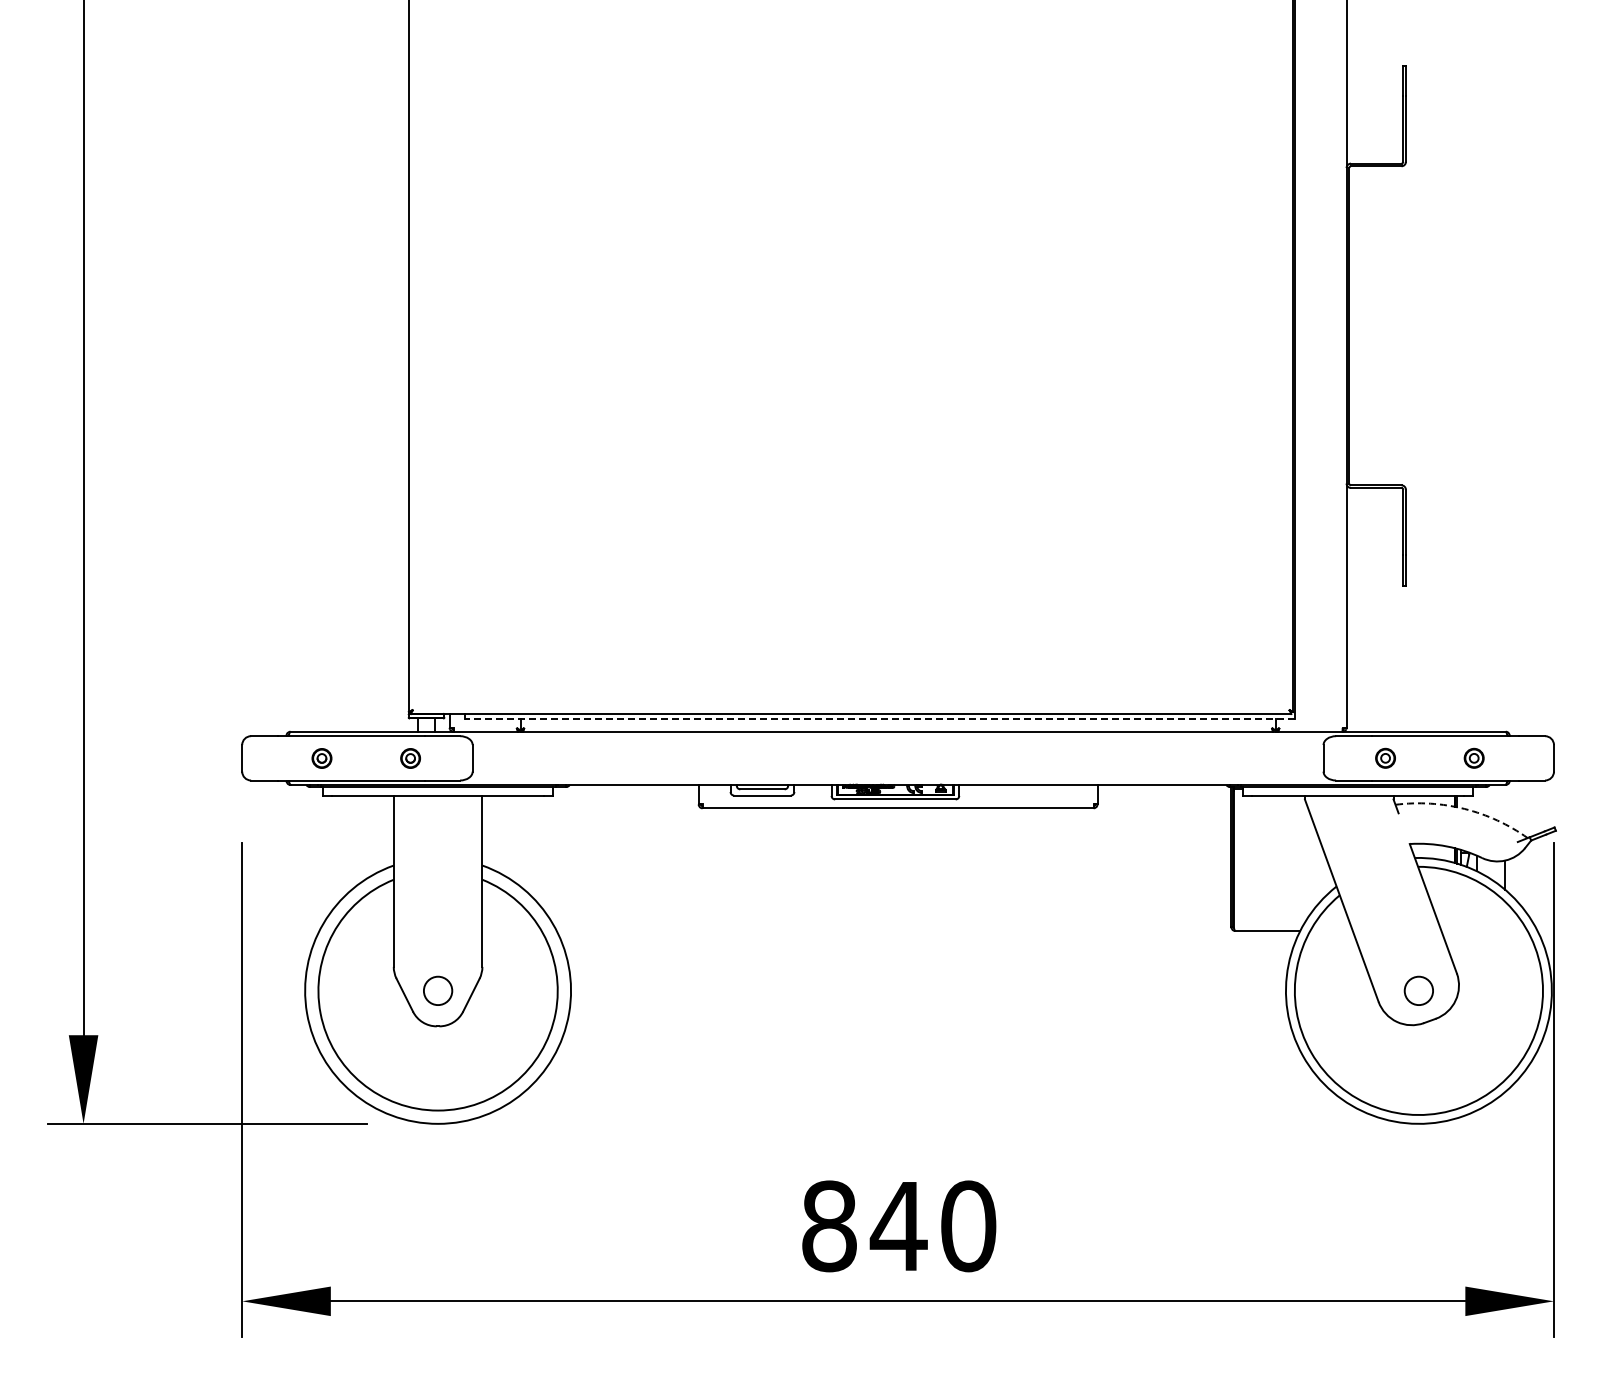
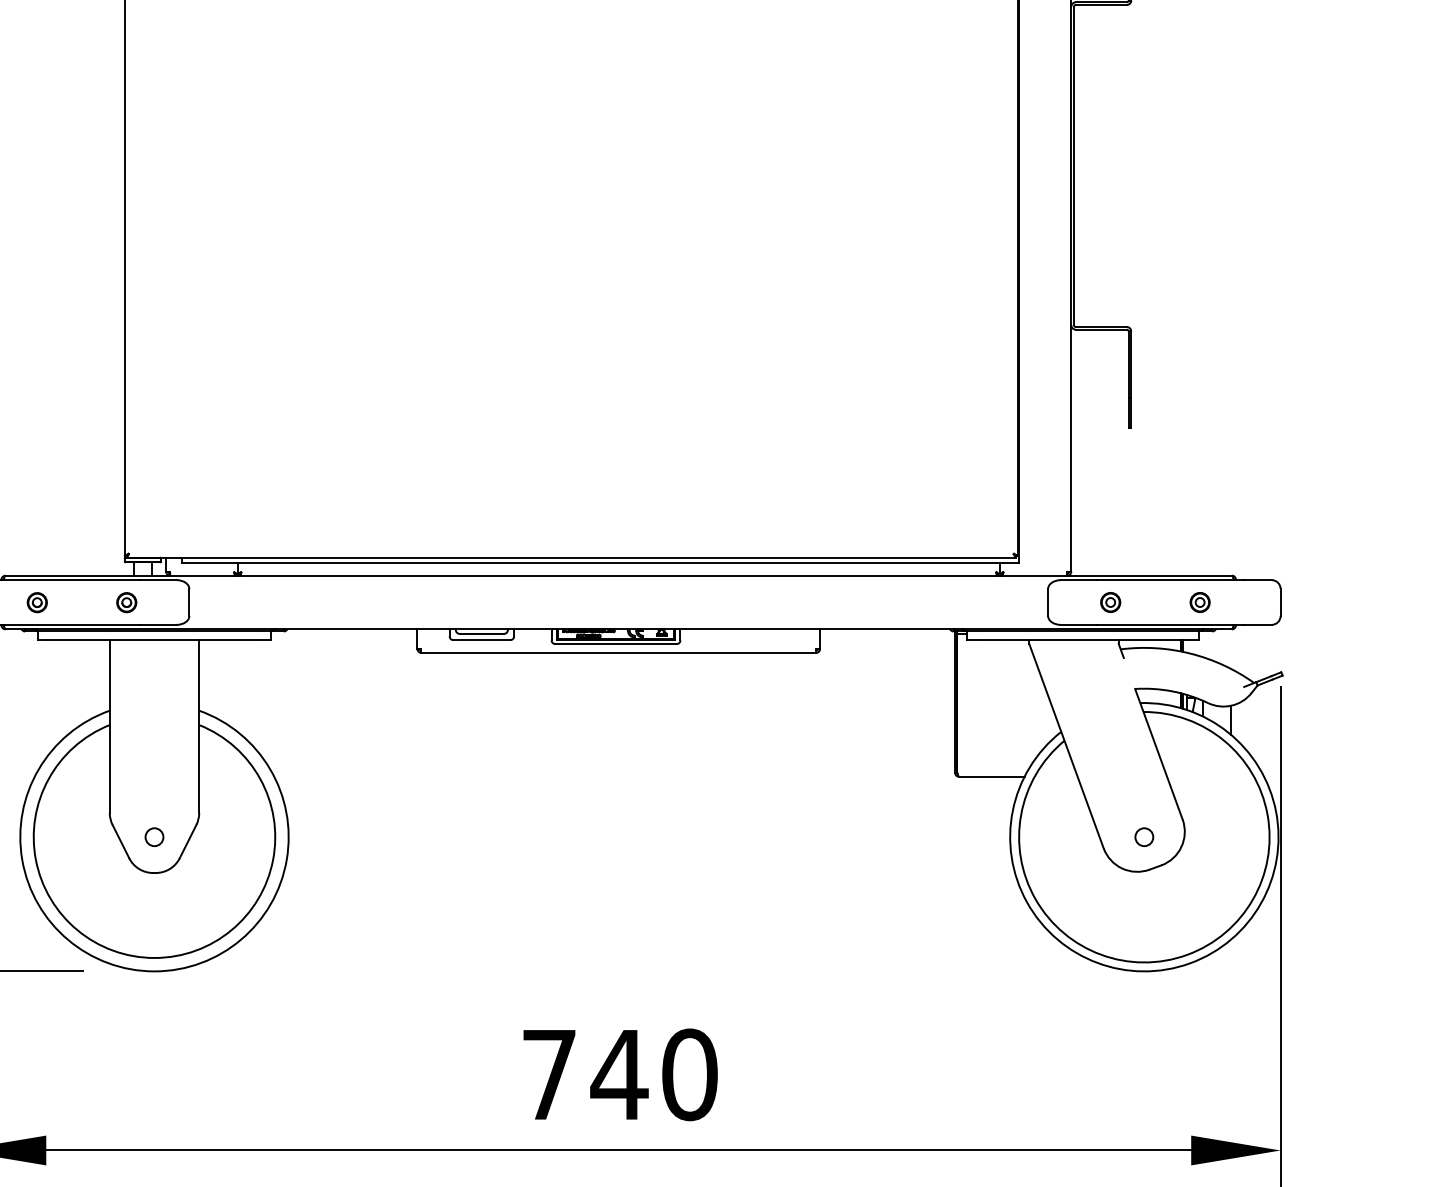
line: (880, 719) -> (600, 563), dashed -> solid
arc: (1464, 809) -> (1190, 654), dashed -> solid
circle: (437, 990) -> (153, 836), size x0.62
circle: (1418, 990) -> (1143, 836), size x0.62
text: (829, 1226) -> (549, 1074), 840 -> 740

